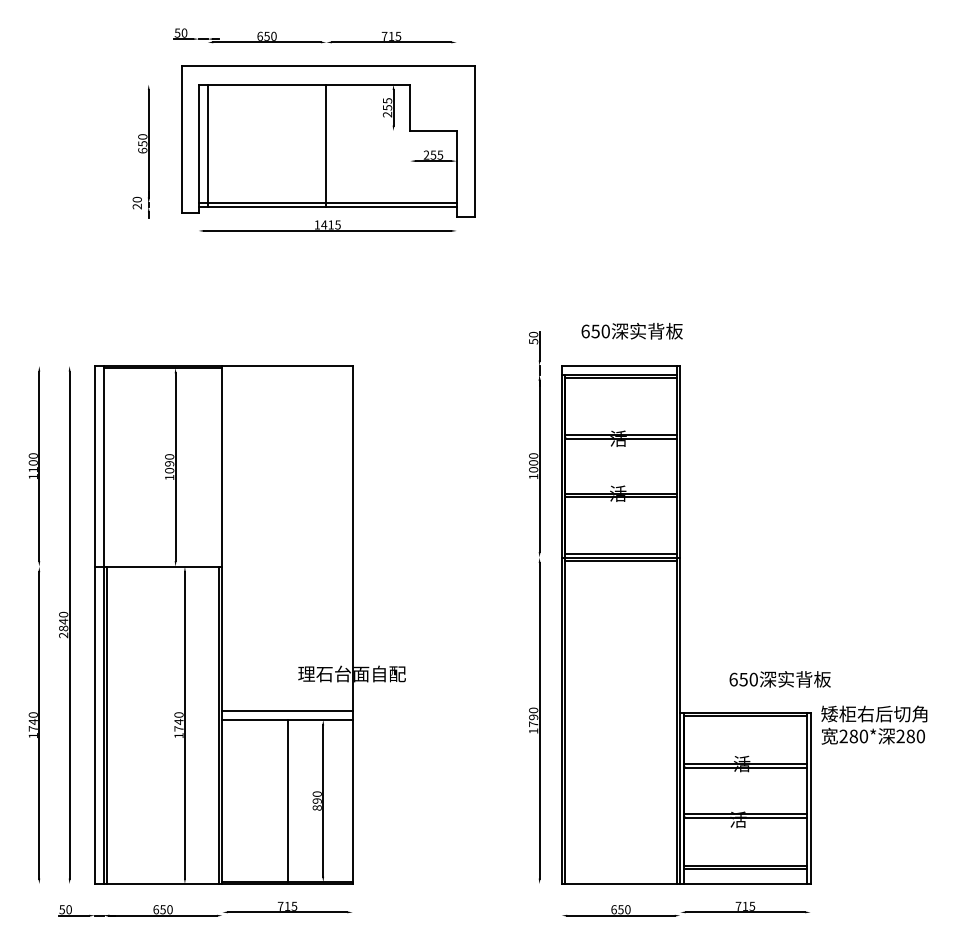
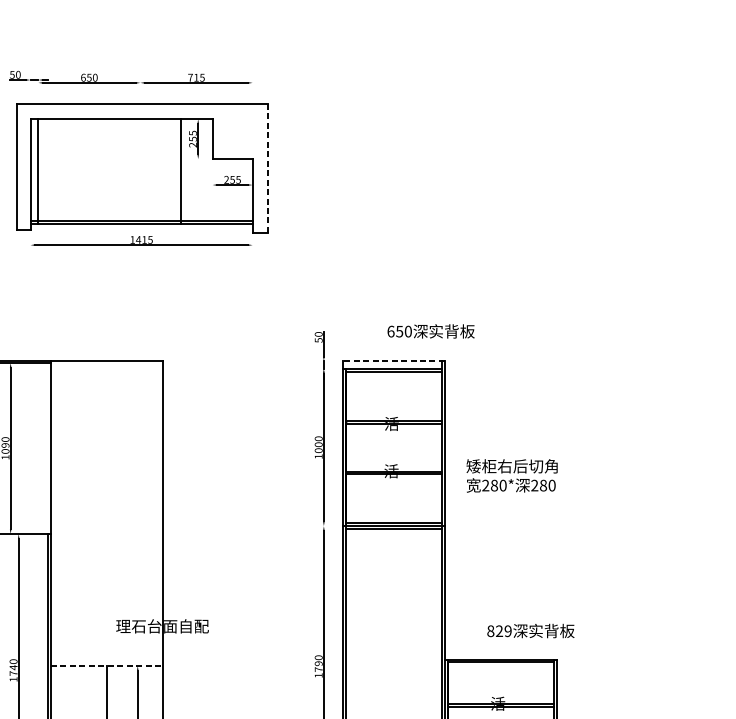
line: (475, 141) -> (268, 168), solid -> dashed
line: (326, 145) -> (180, 171), moved
text: (631, 331) -> (430, 331), moved
line: (620, 366) -> (393, 361), solid -> dashed
text: (743, 679) -> (499, 631), 650 -> 829
line: (287, 710) -> (106, 657), removed
line: (288, 719) -> (107, 665), solid -> dashed
text: (874, 724) -> (512, 475), moved

